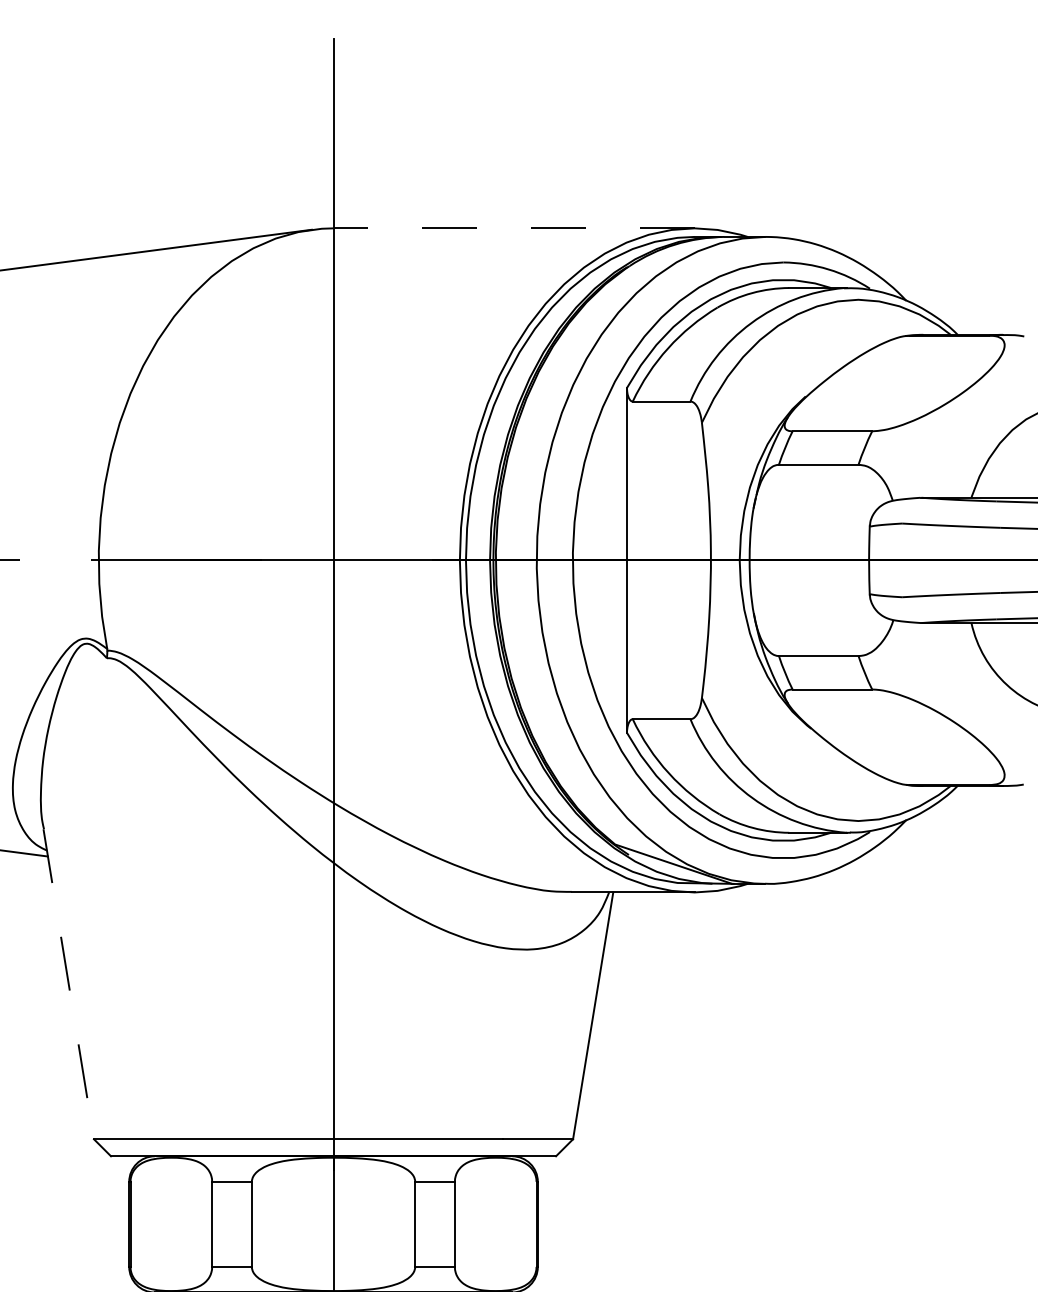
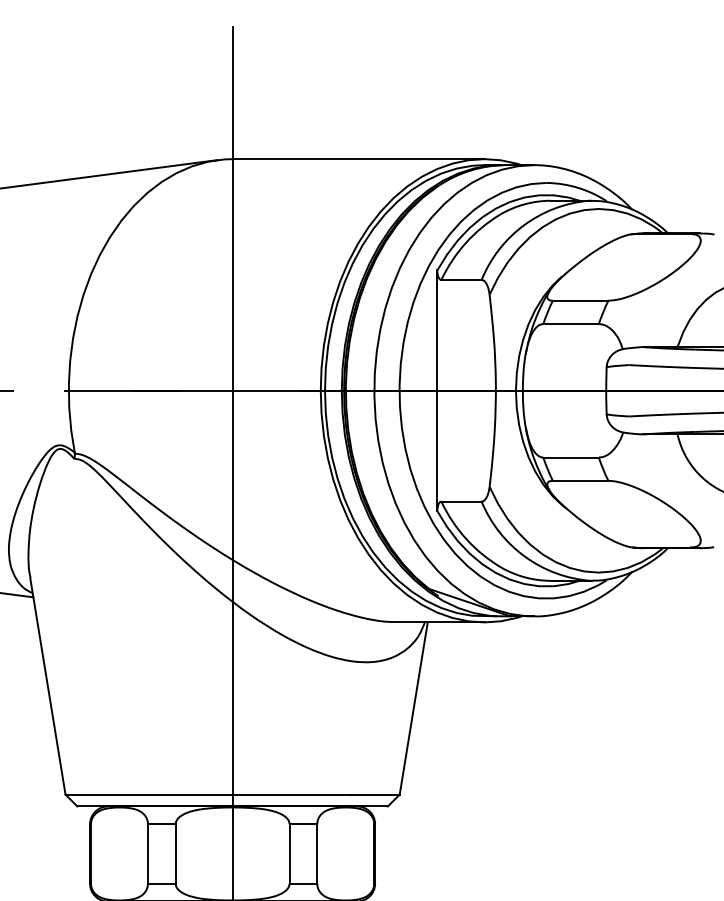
line: (513, 228) -> (358, 159), dashed -> solid
line: (68, 984) -> (47, 686), dashed -> solid

